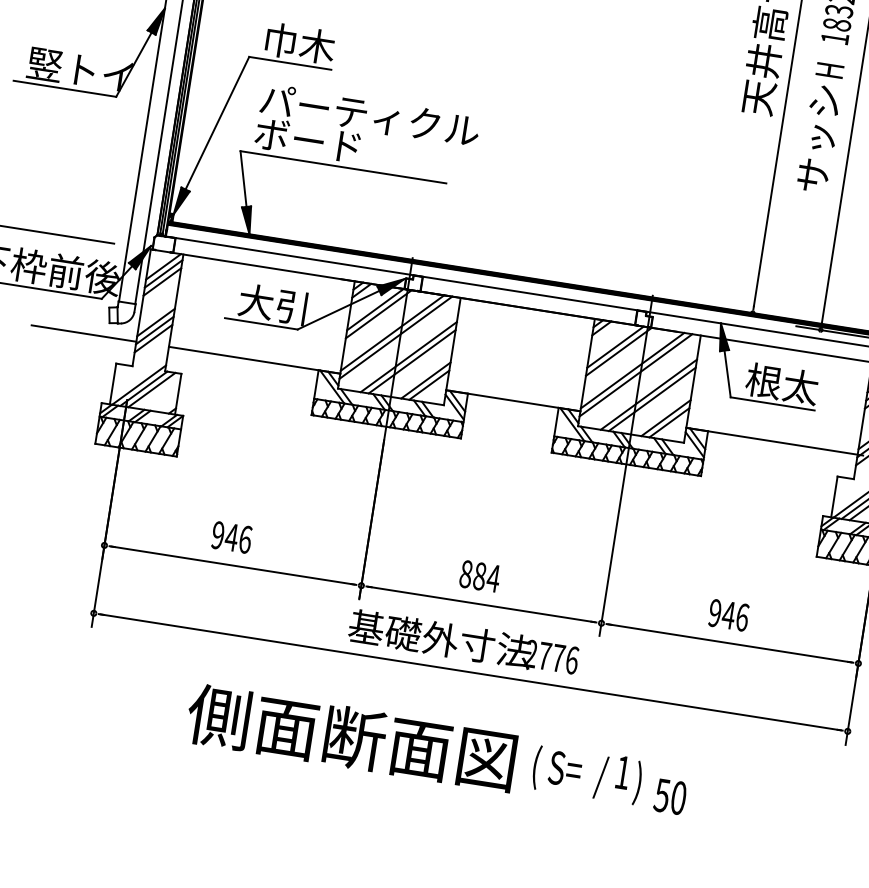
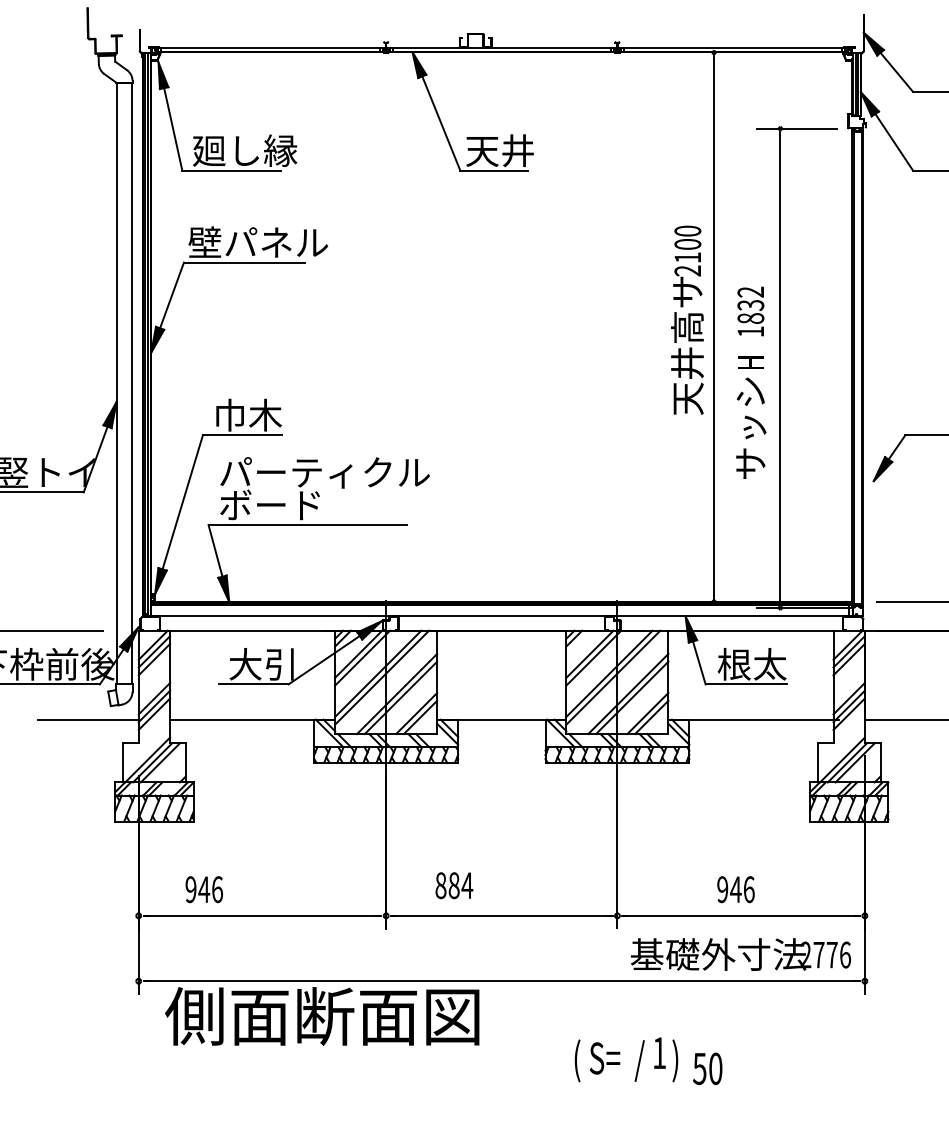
text: (231, 537) -> (203, 889), moved
text: (480, 576) -> (454, 885), moved
text: (463, 642) -> (740, 954), moved
text: (351, 738) -> (322, 1016), moved

